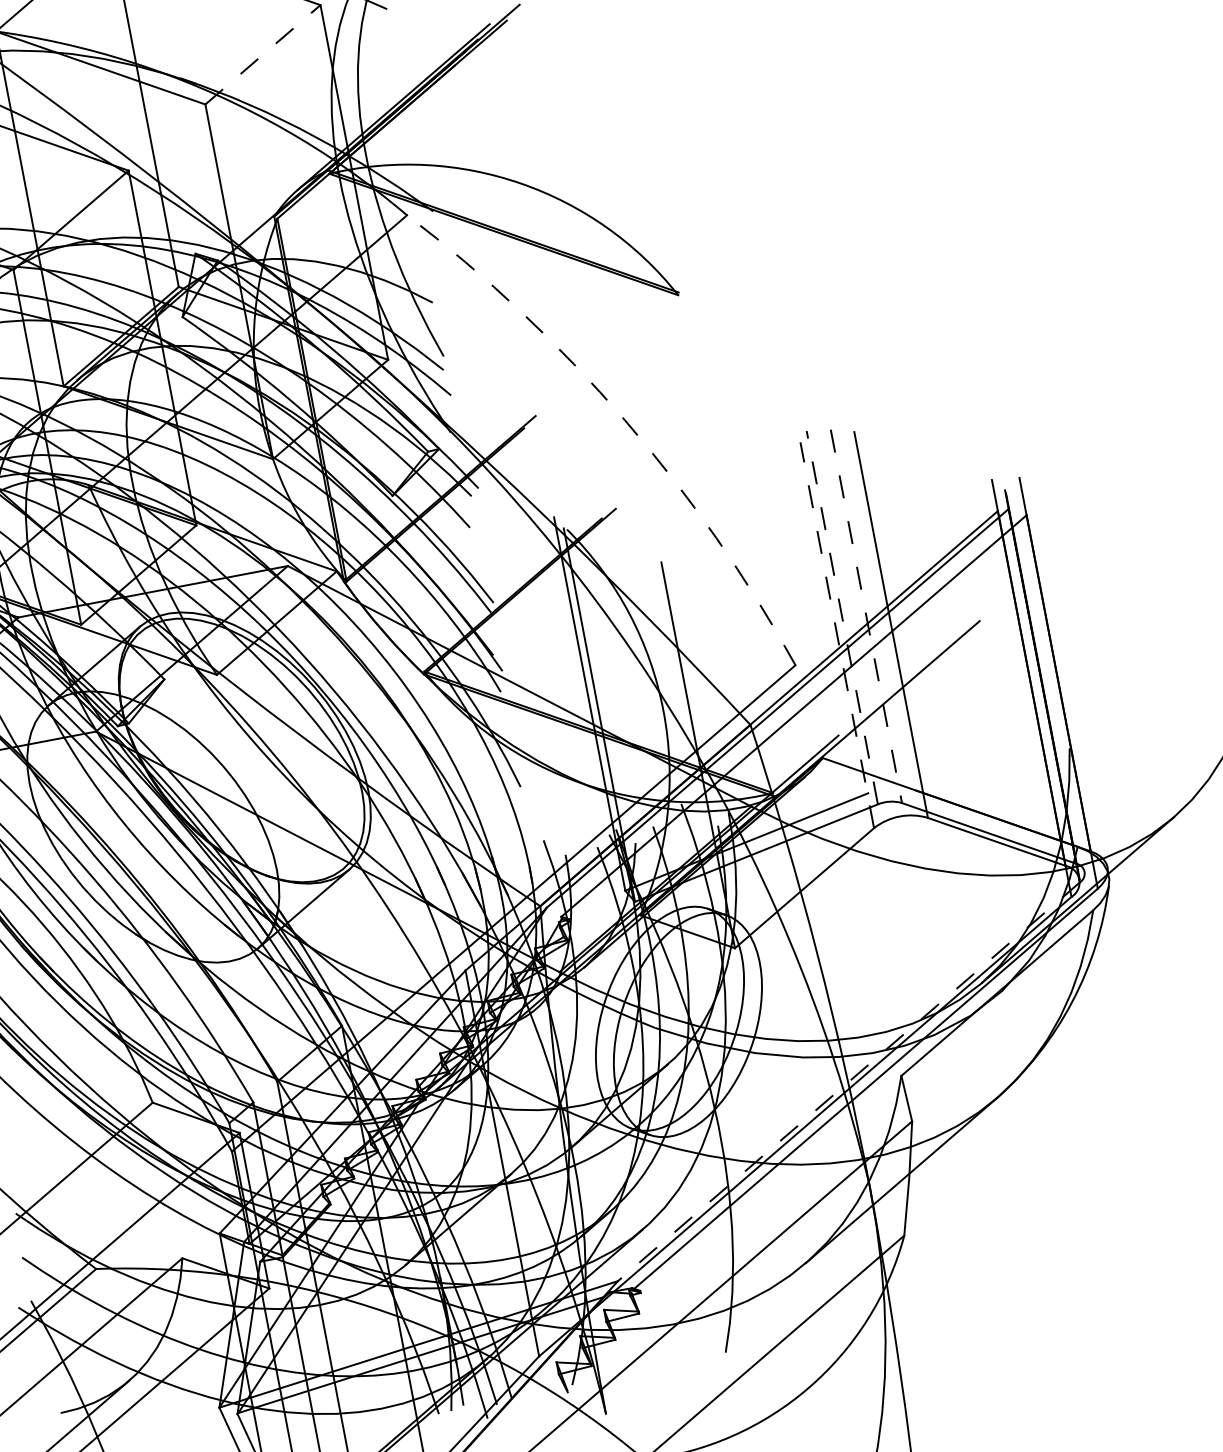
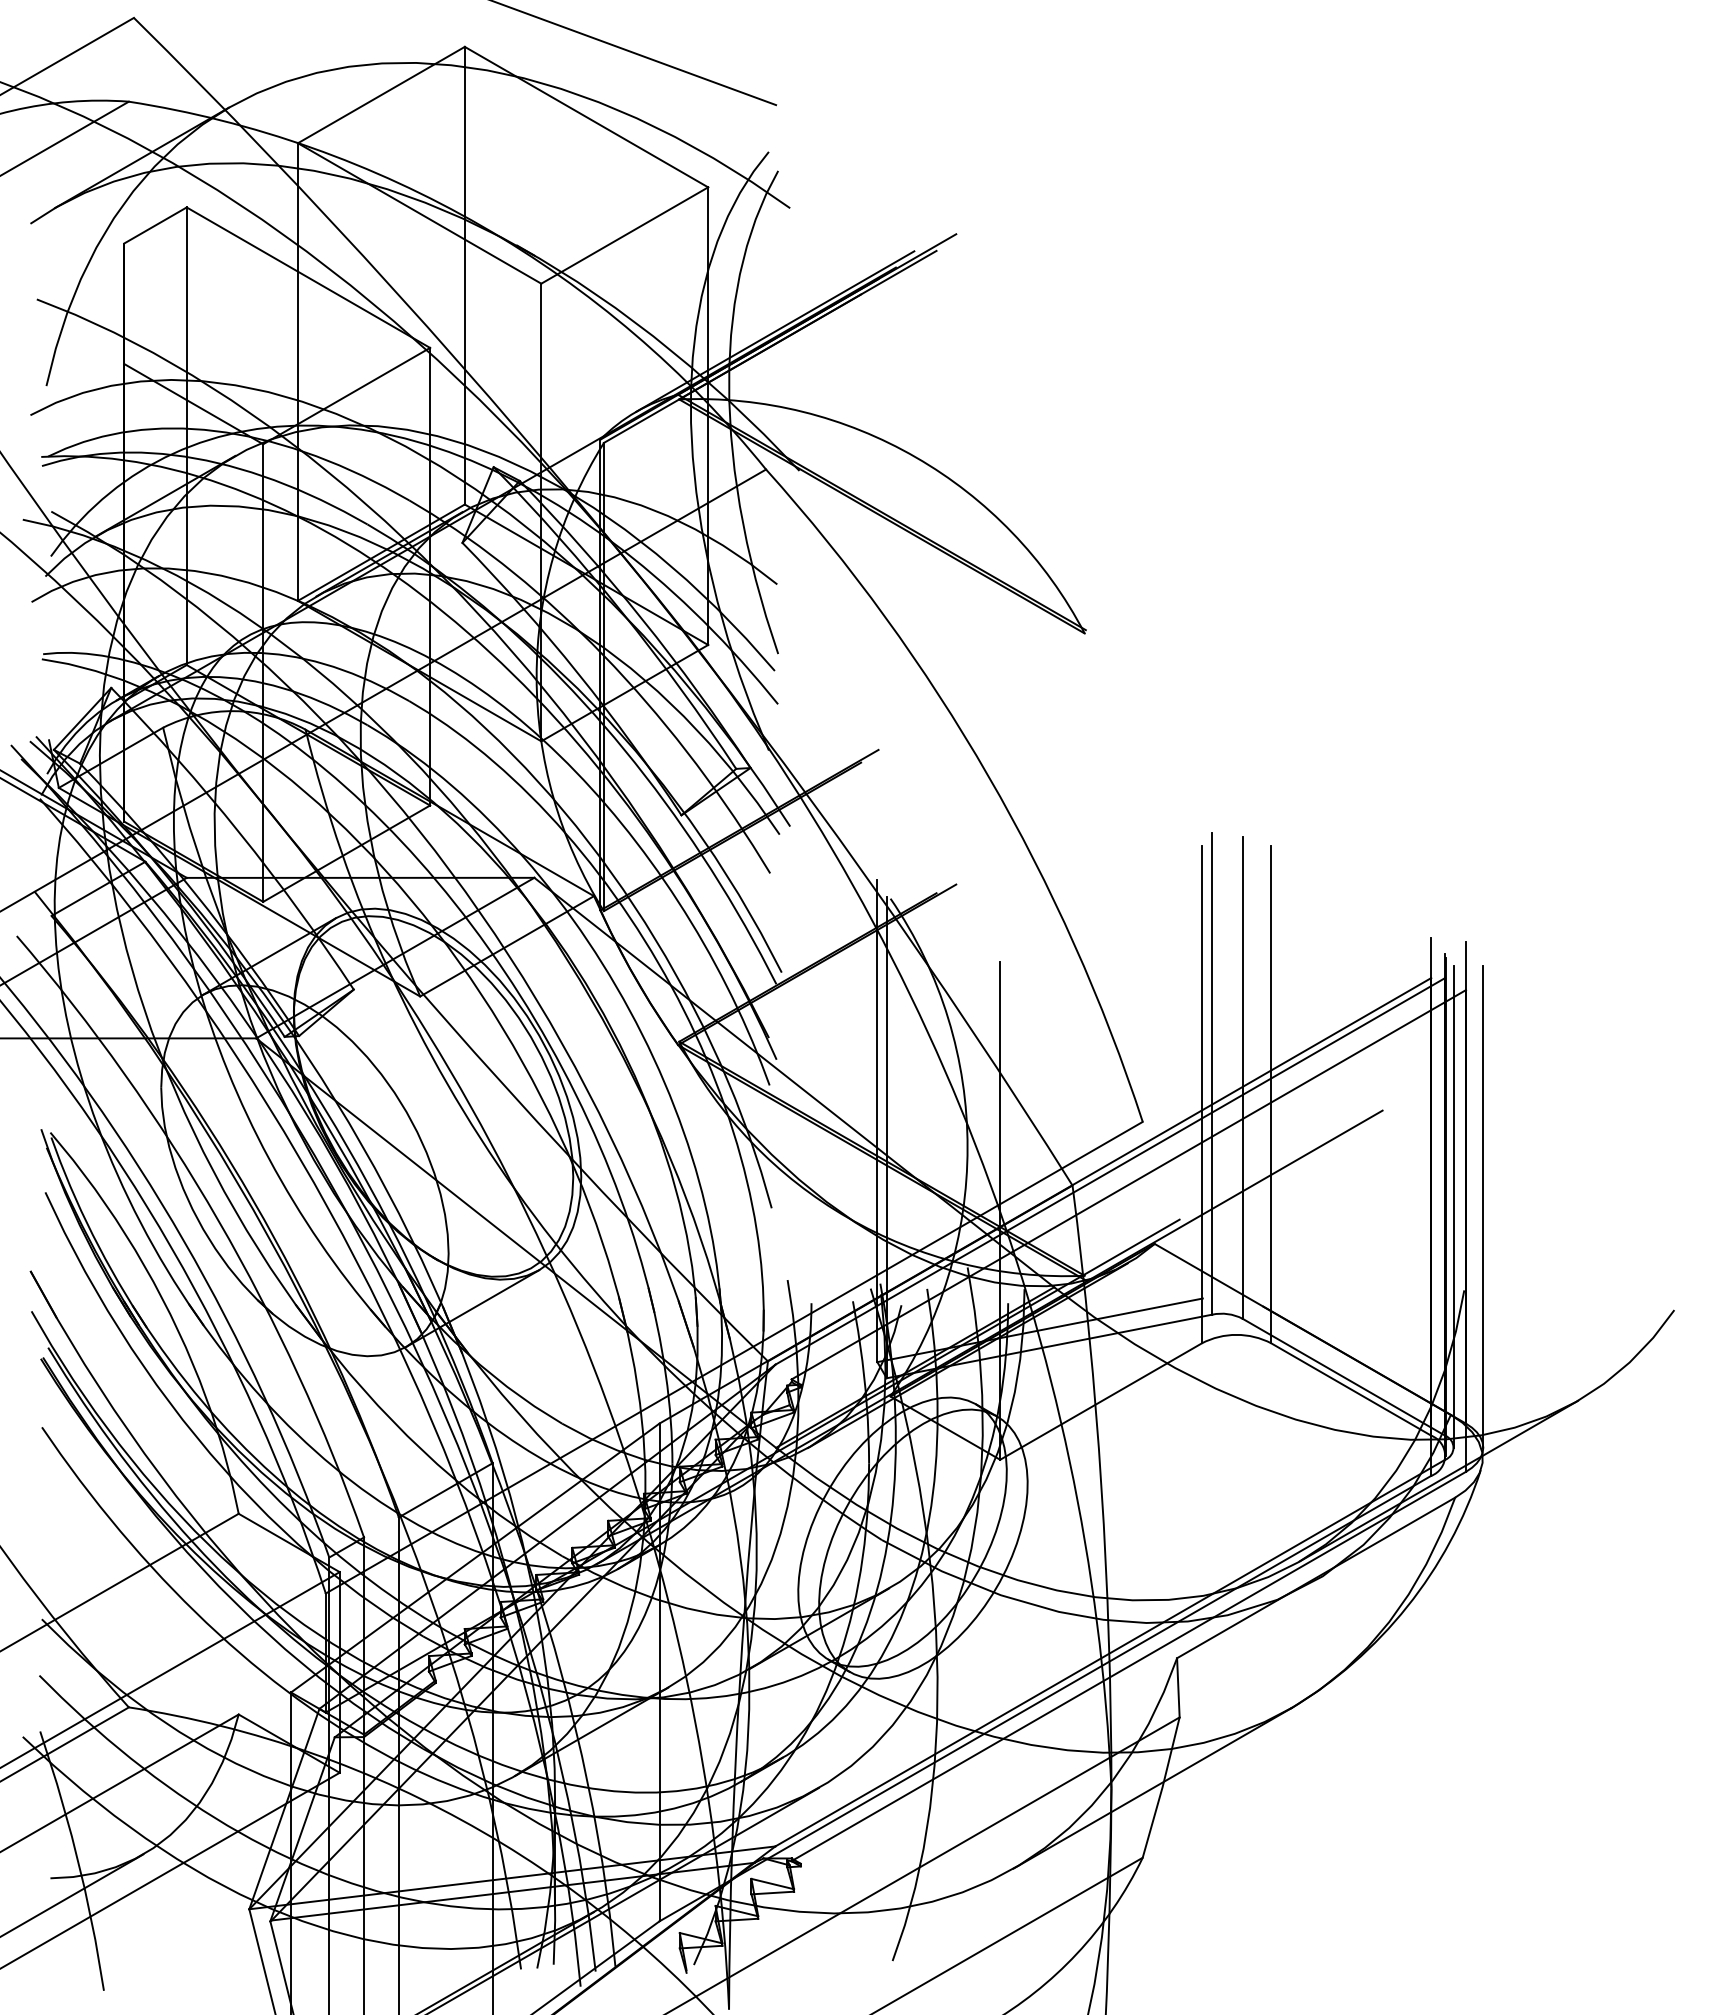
line: (263, 54) -> (625, 235), dashed -> solid
arc: (624, 420) -> (988, 776), dashed -> solid
line: (866, 616) -> (1242, 1077), dashed -> solid
line: (842, 617) -> (1212, 1073), dashed -> solid
line: (836, 635) -> (1201, 1094), dashed -> solid
line: (1072, 680) -> (1483, 1206), added
line: (1048, 684) -> (1453, 1206), added
line: (849, 1082) -> (1110, 1653), dashed -> solid

